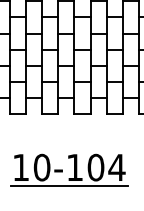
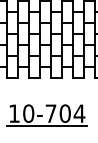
text: (74, 167) -> (50, 113), 10-104 -> 10-704

